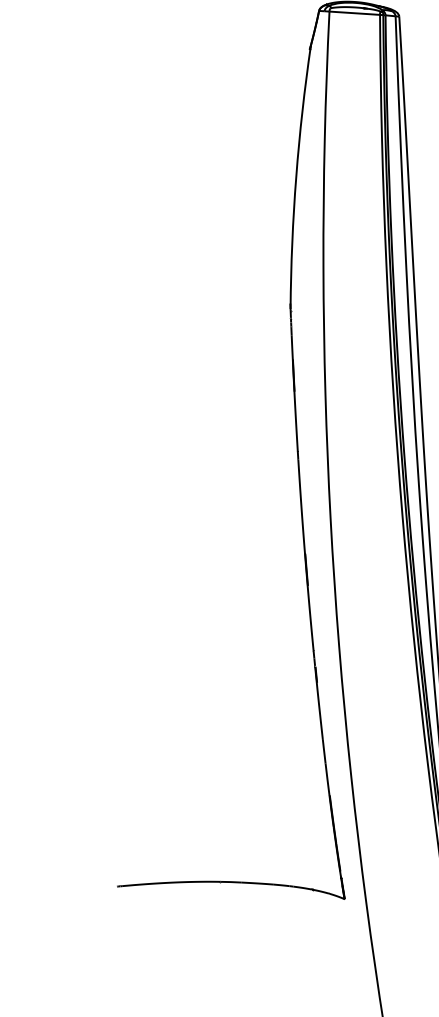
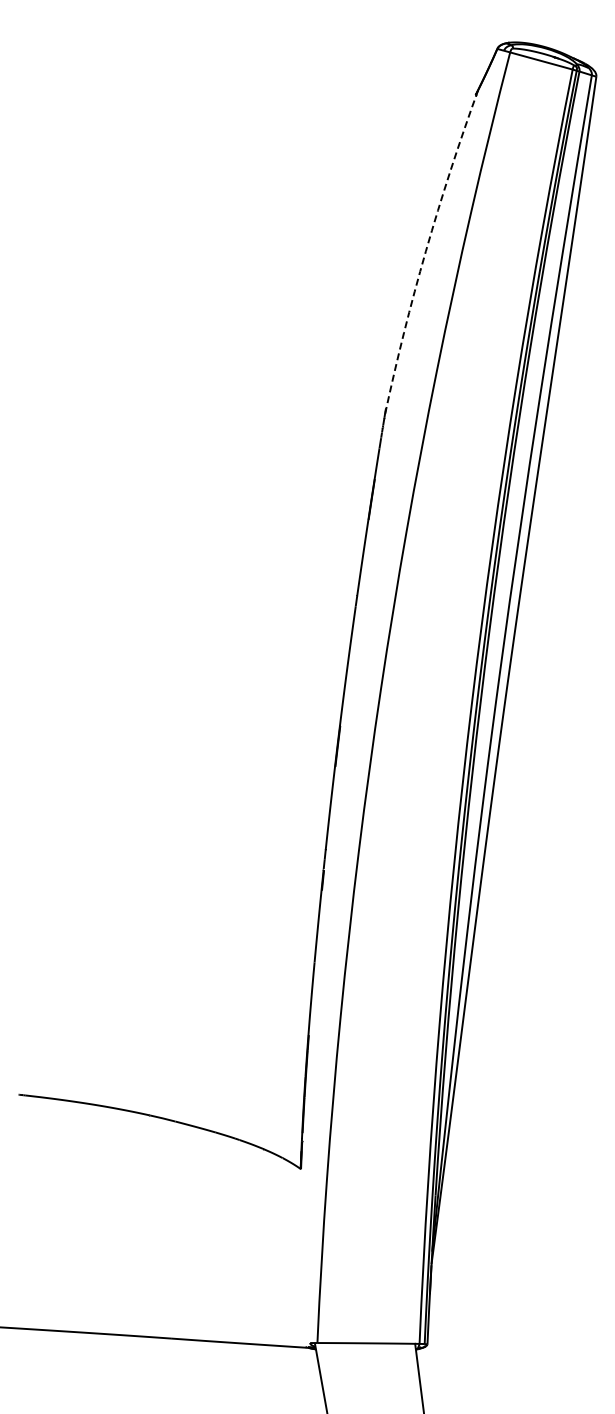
arc: (295, 177) -> (425, 251), solid -> dashed

